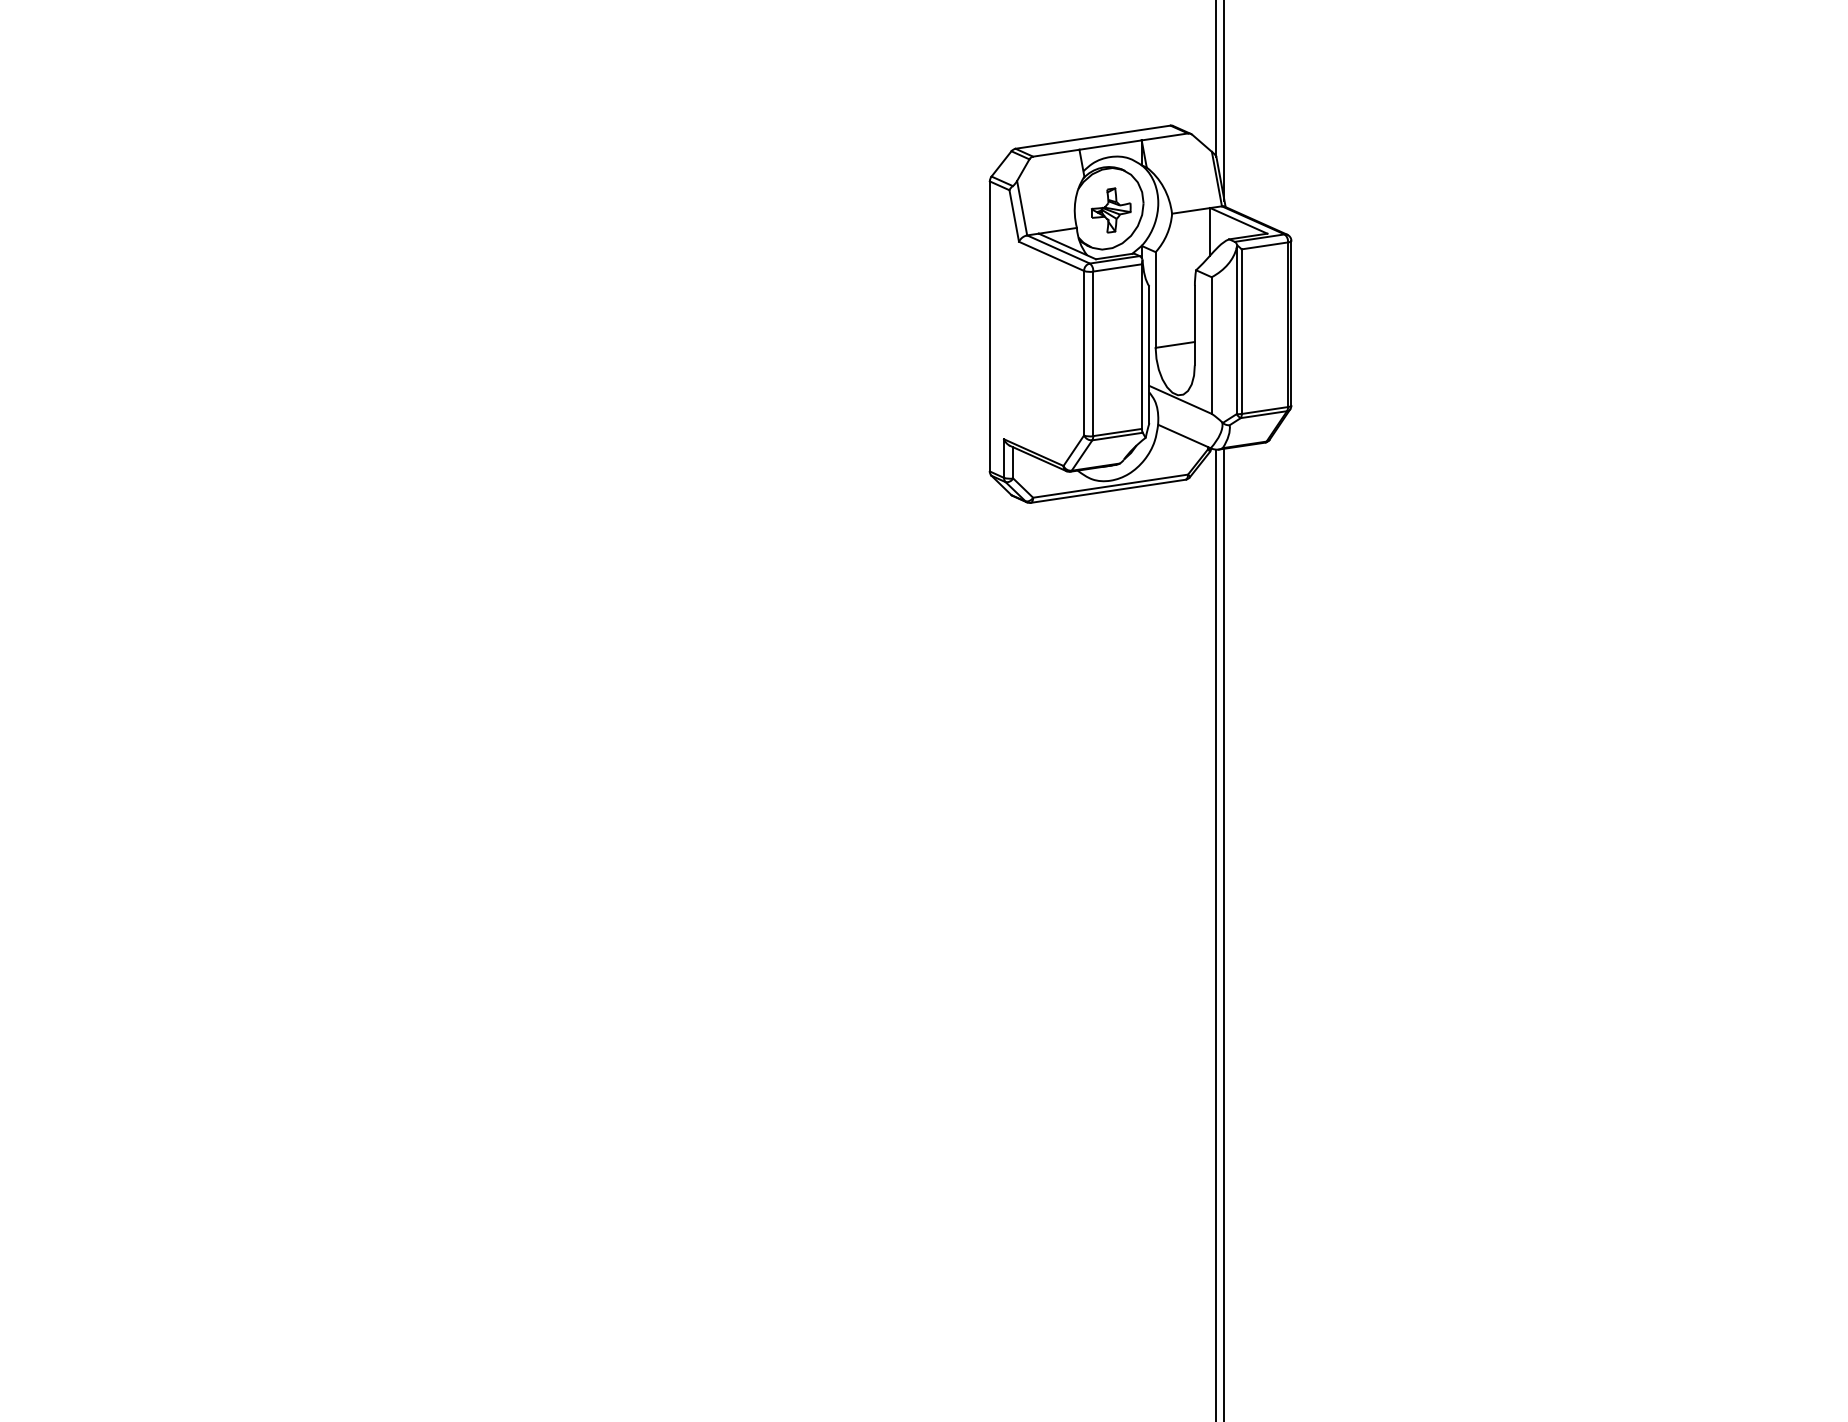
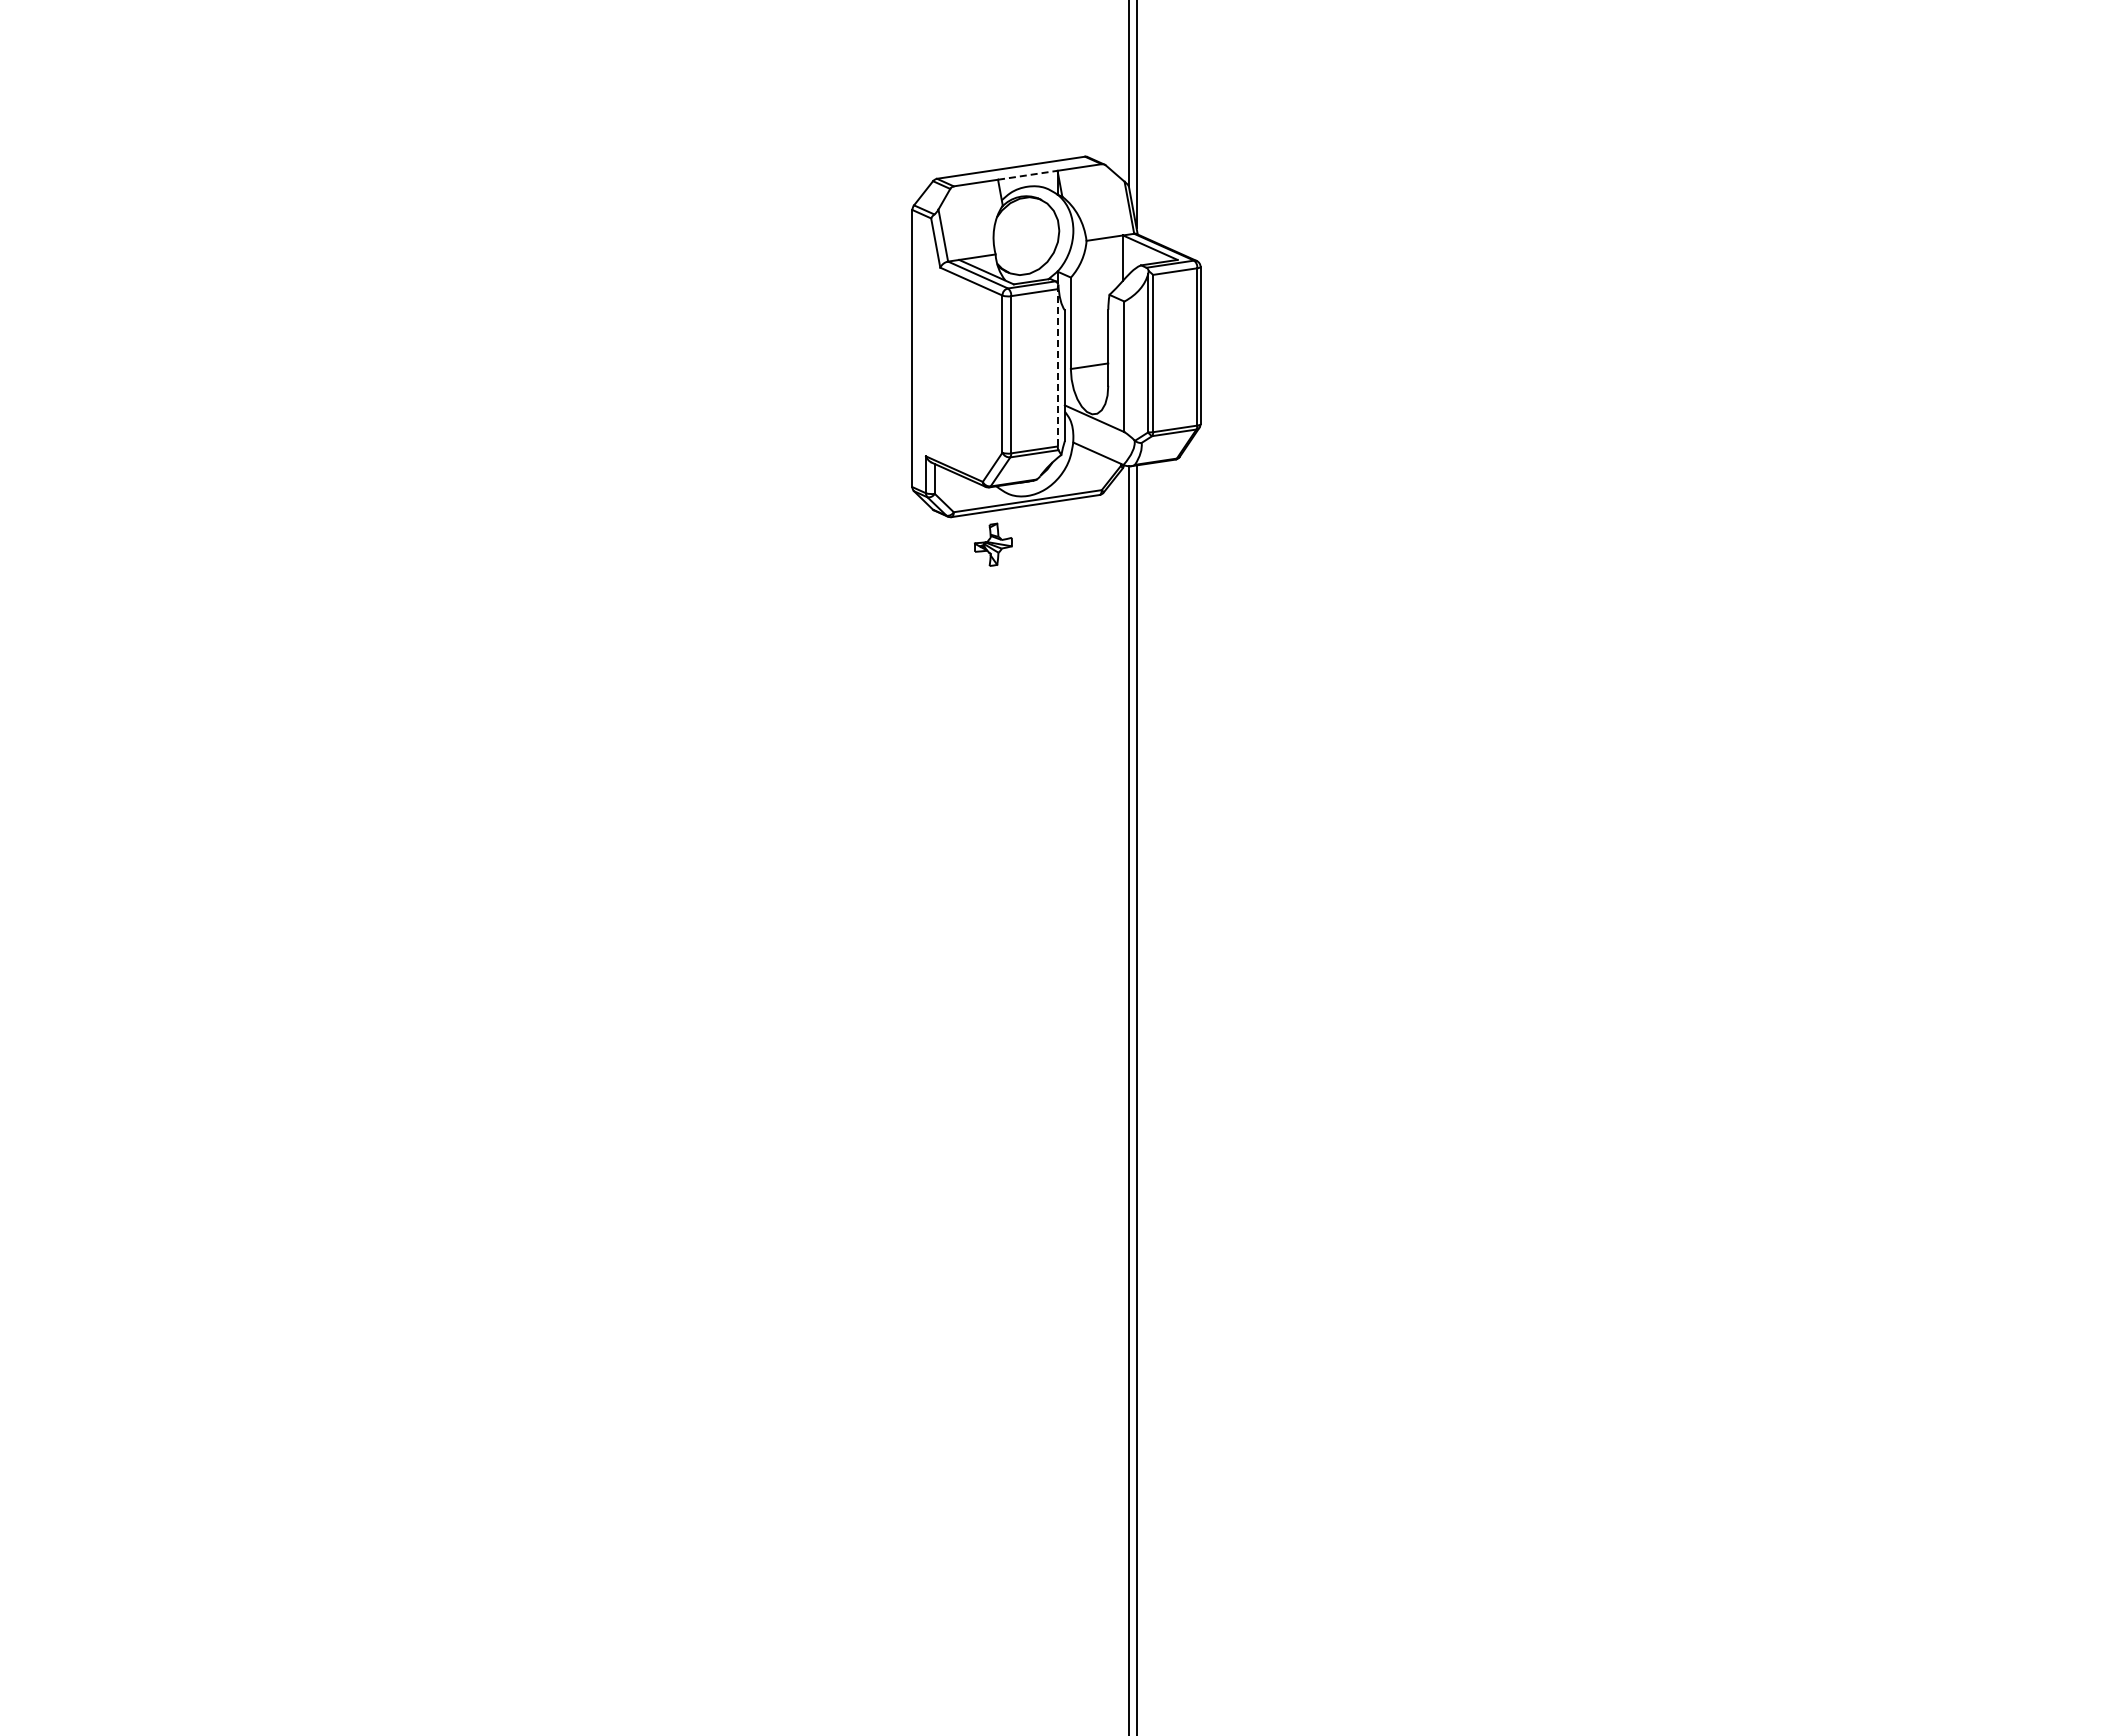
line: (1111, 145) -> (1028, 175), solid -> dashed
part: (1111, 210) -> (993, 544), moved
line: (1141, 346) -> (1057, 367), solid -> dashed

